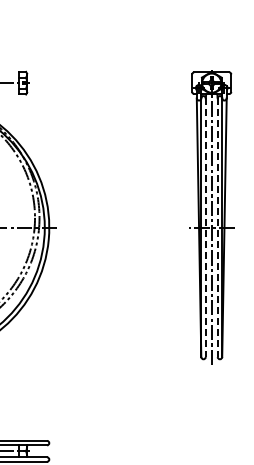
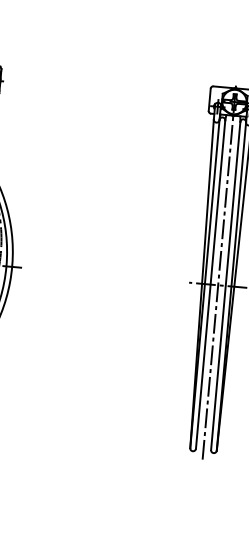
line: (205, 228) -> (210, 285), dashed -> solid
line: (217, 228) -> (225, 286), dashed -> solid

